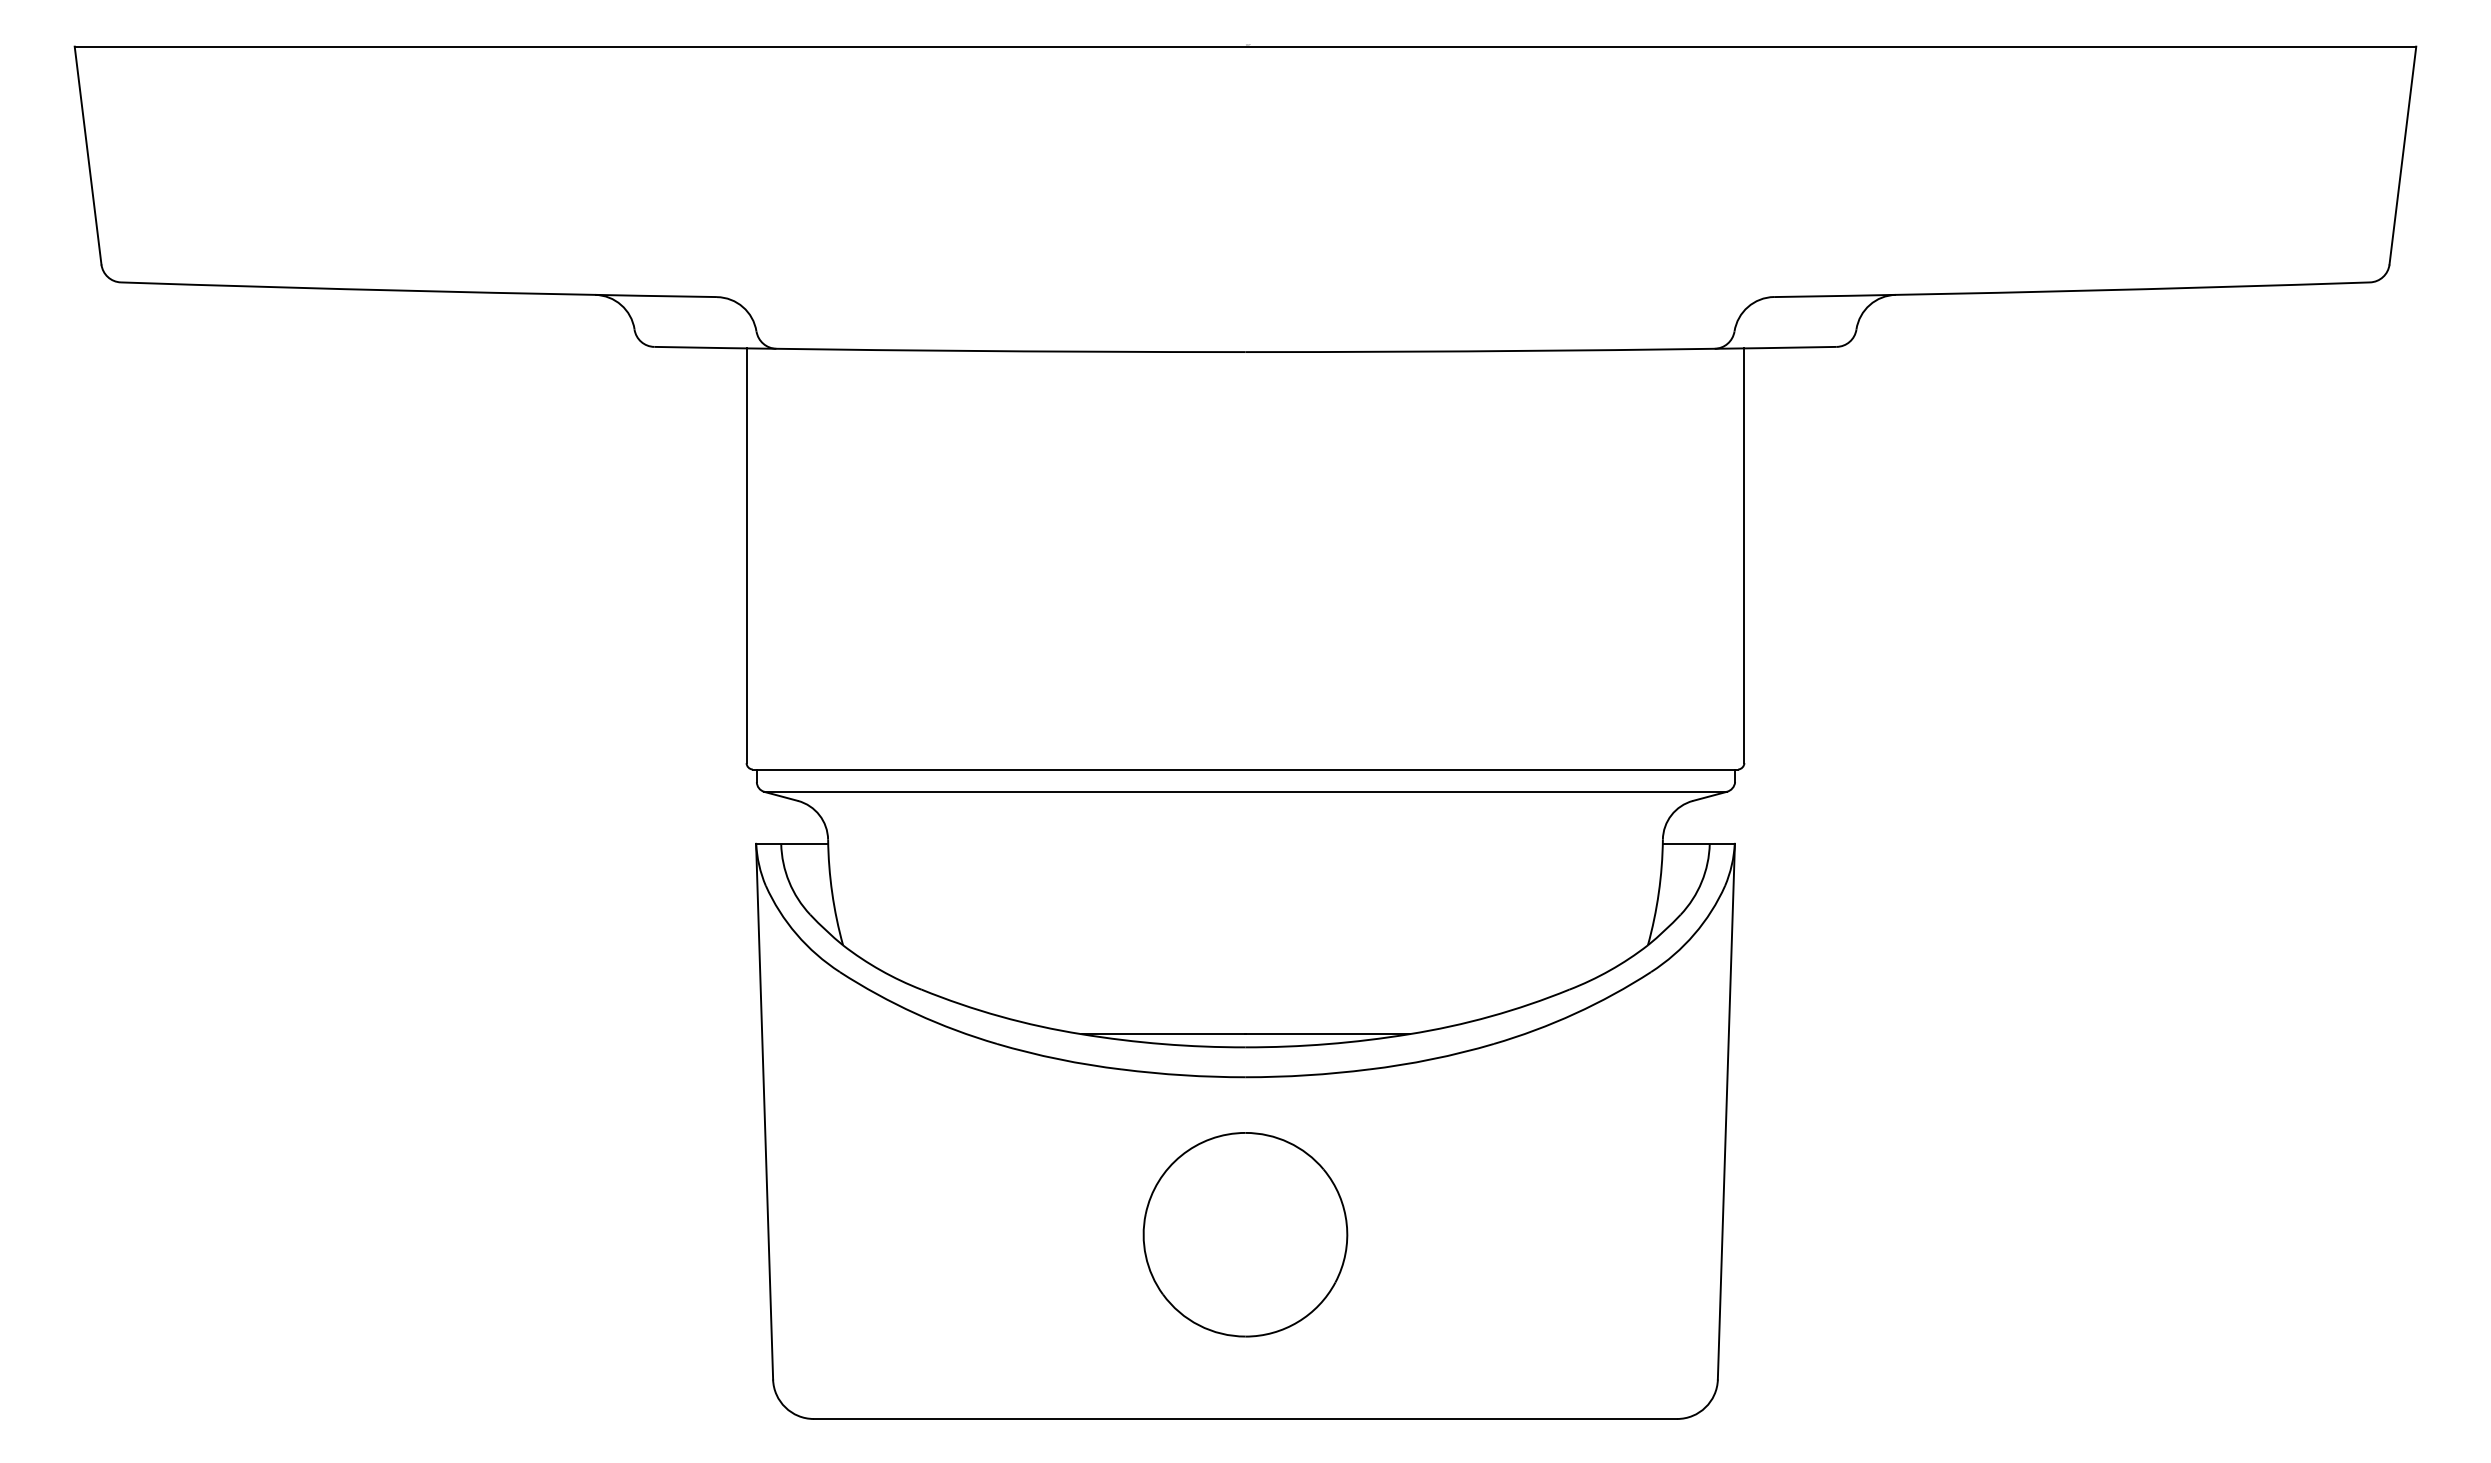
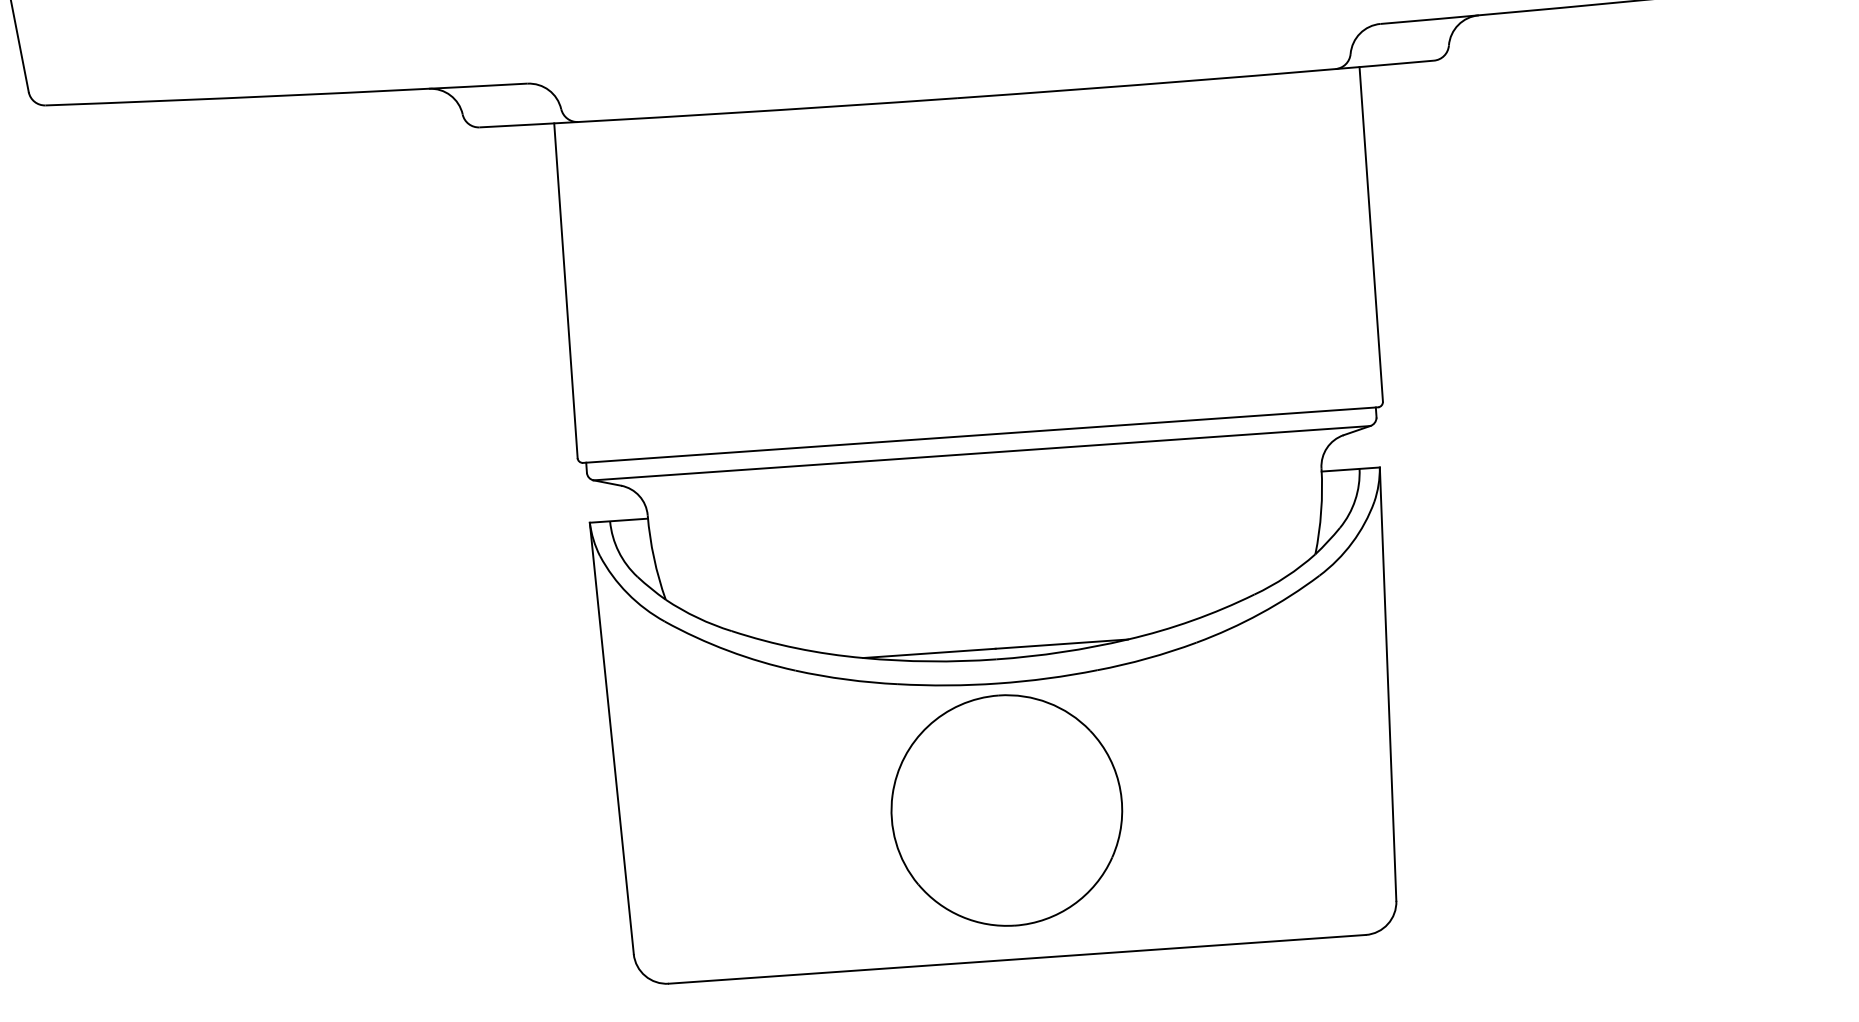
part: (1245, 1234) -> (1006, 810), size x1.4

